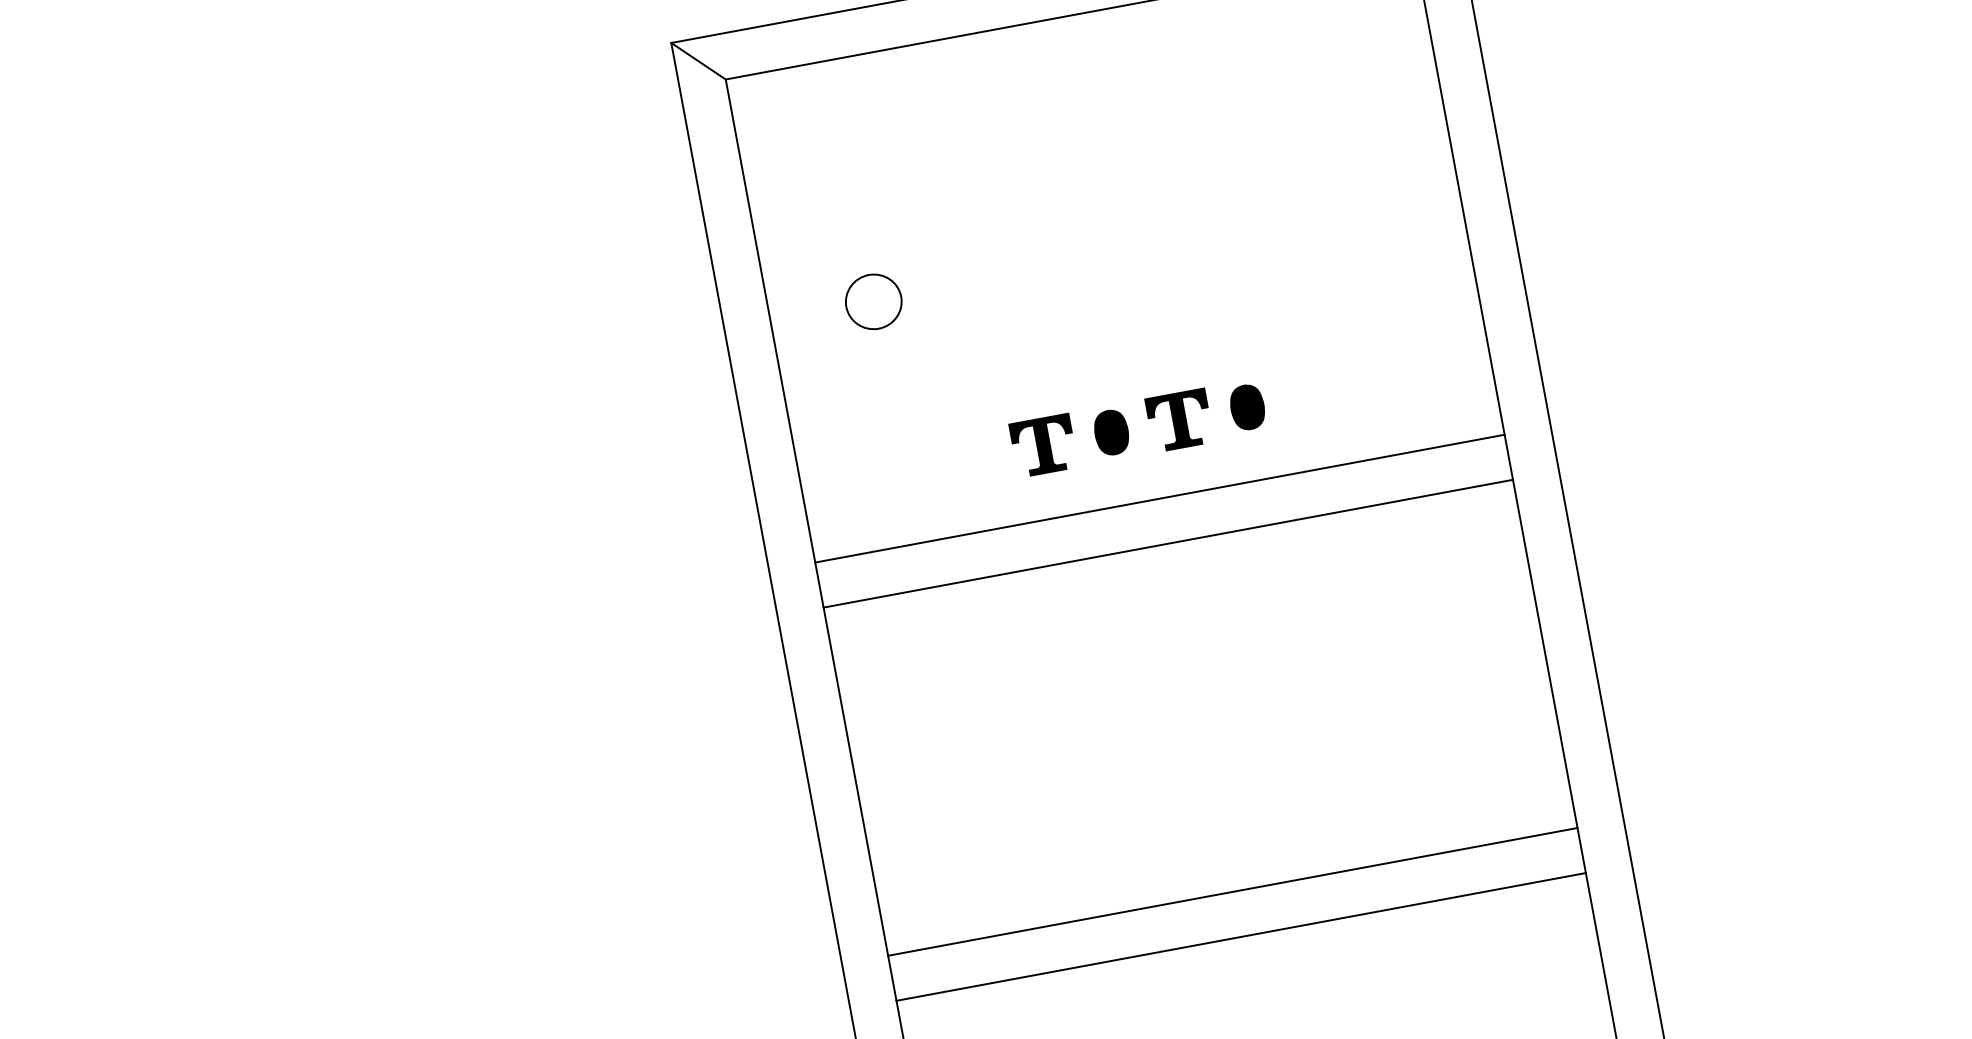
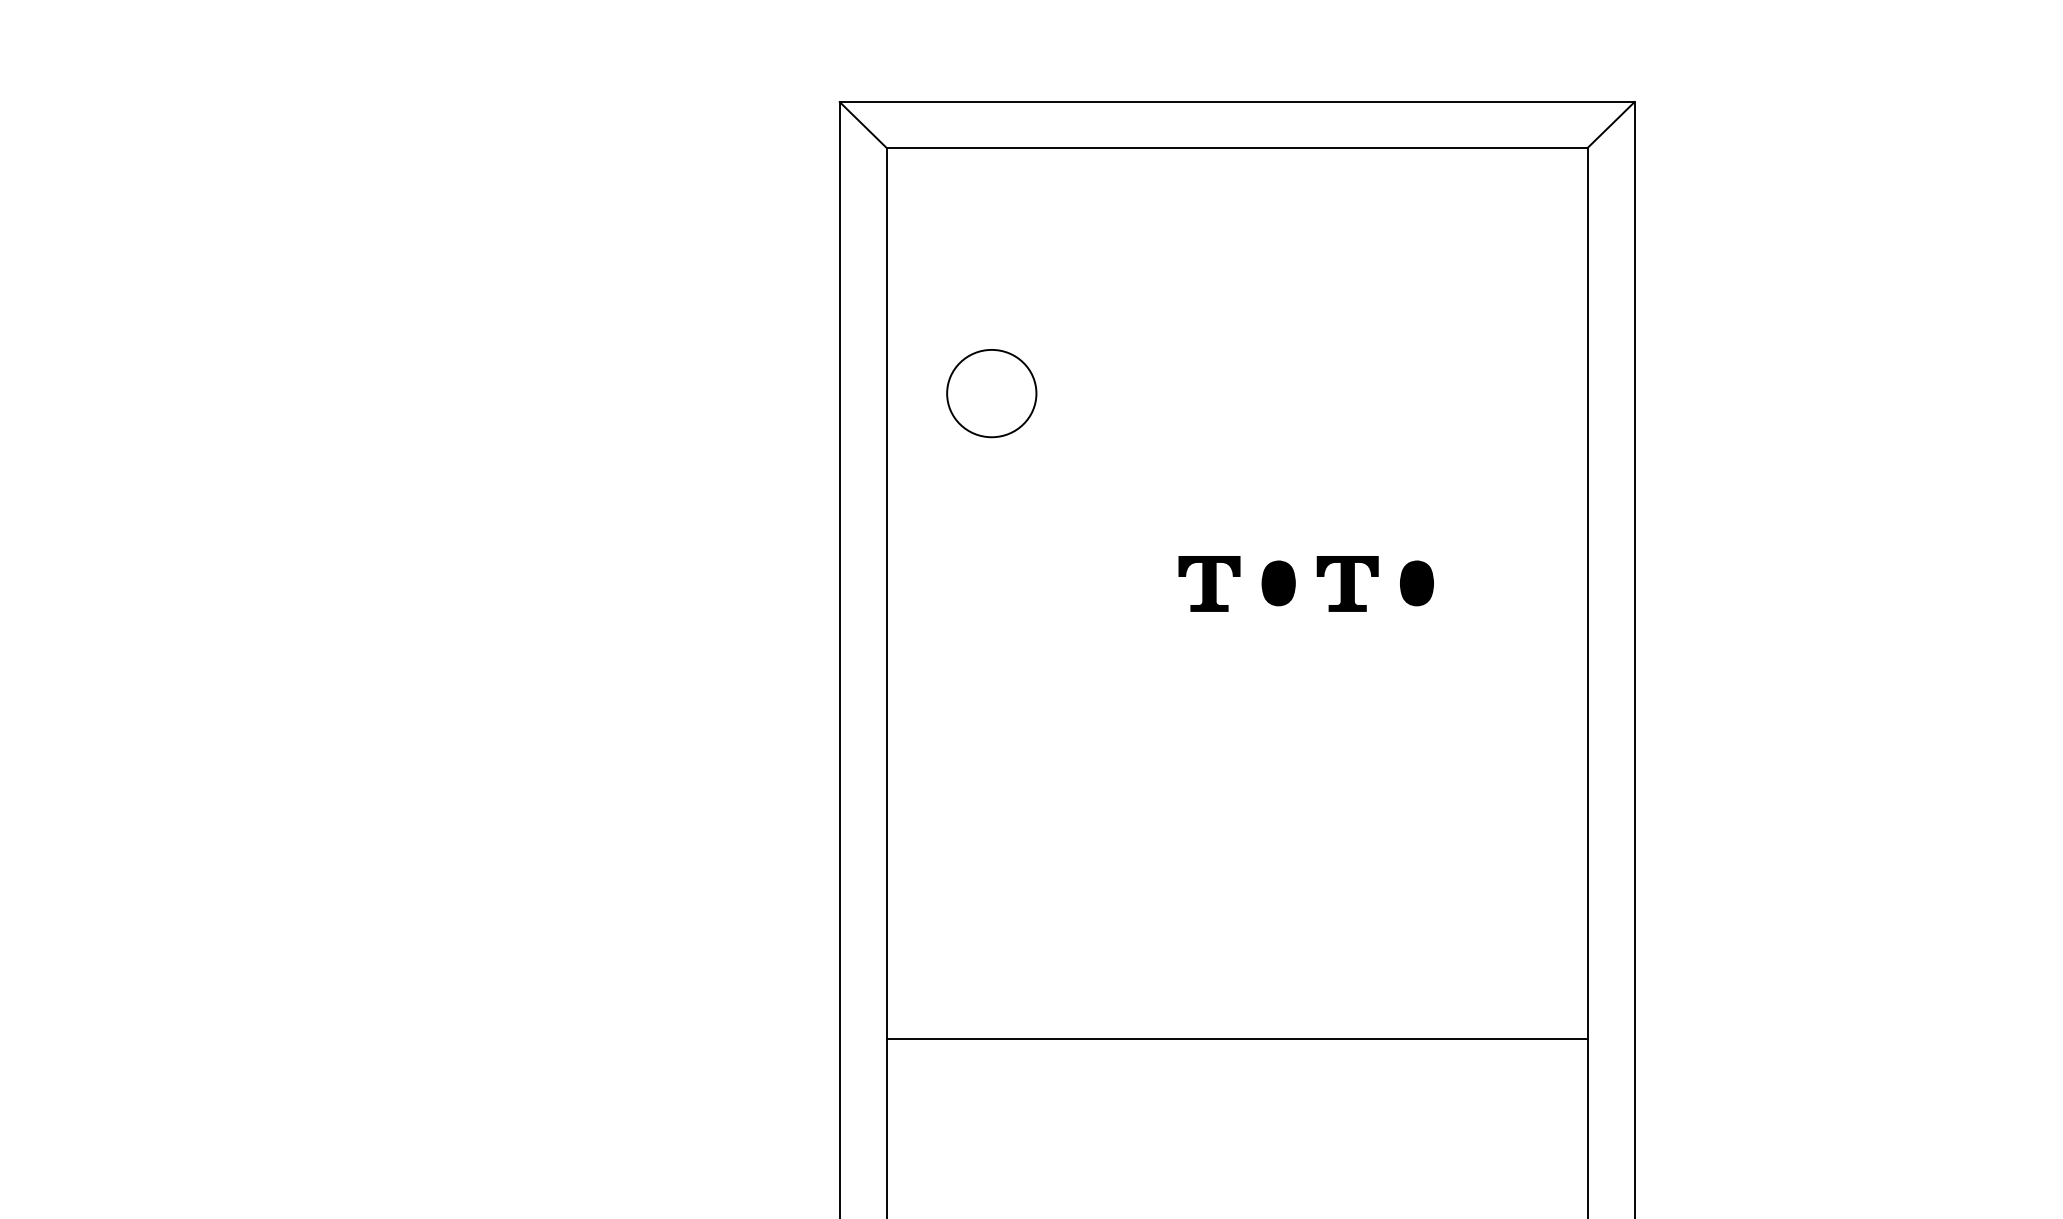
part: (873, 301) -> (991, 393), size x1.6
part: (1128, 429) -> (1295, 583), moved
line: (1159, 499) -> (1236, 639), removed
line: (1167, 543) -> (1236, 684), removed
line: (1240, 936) -> (1236, 1084), removed

